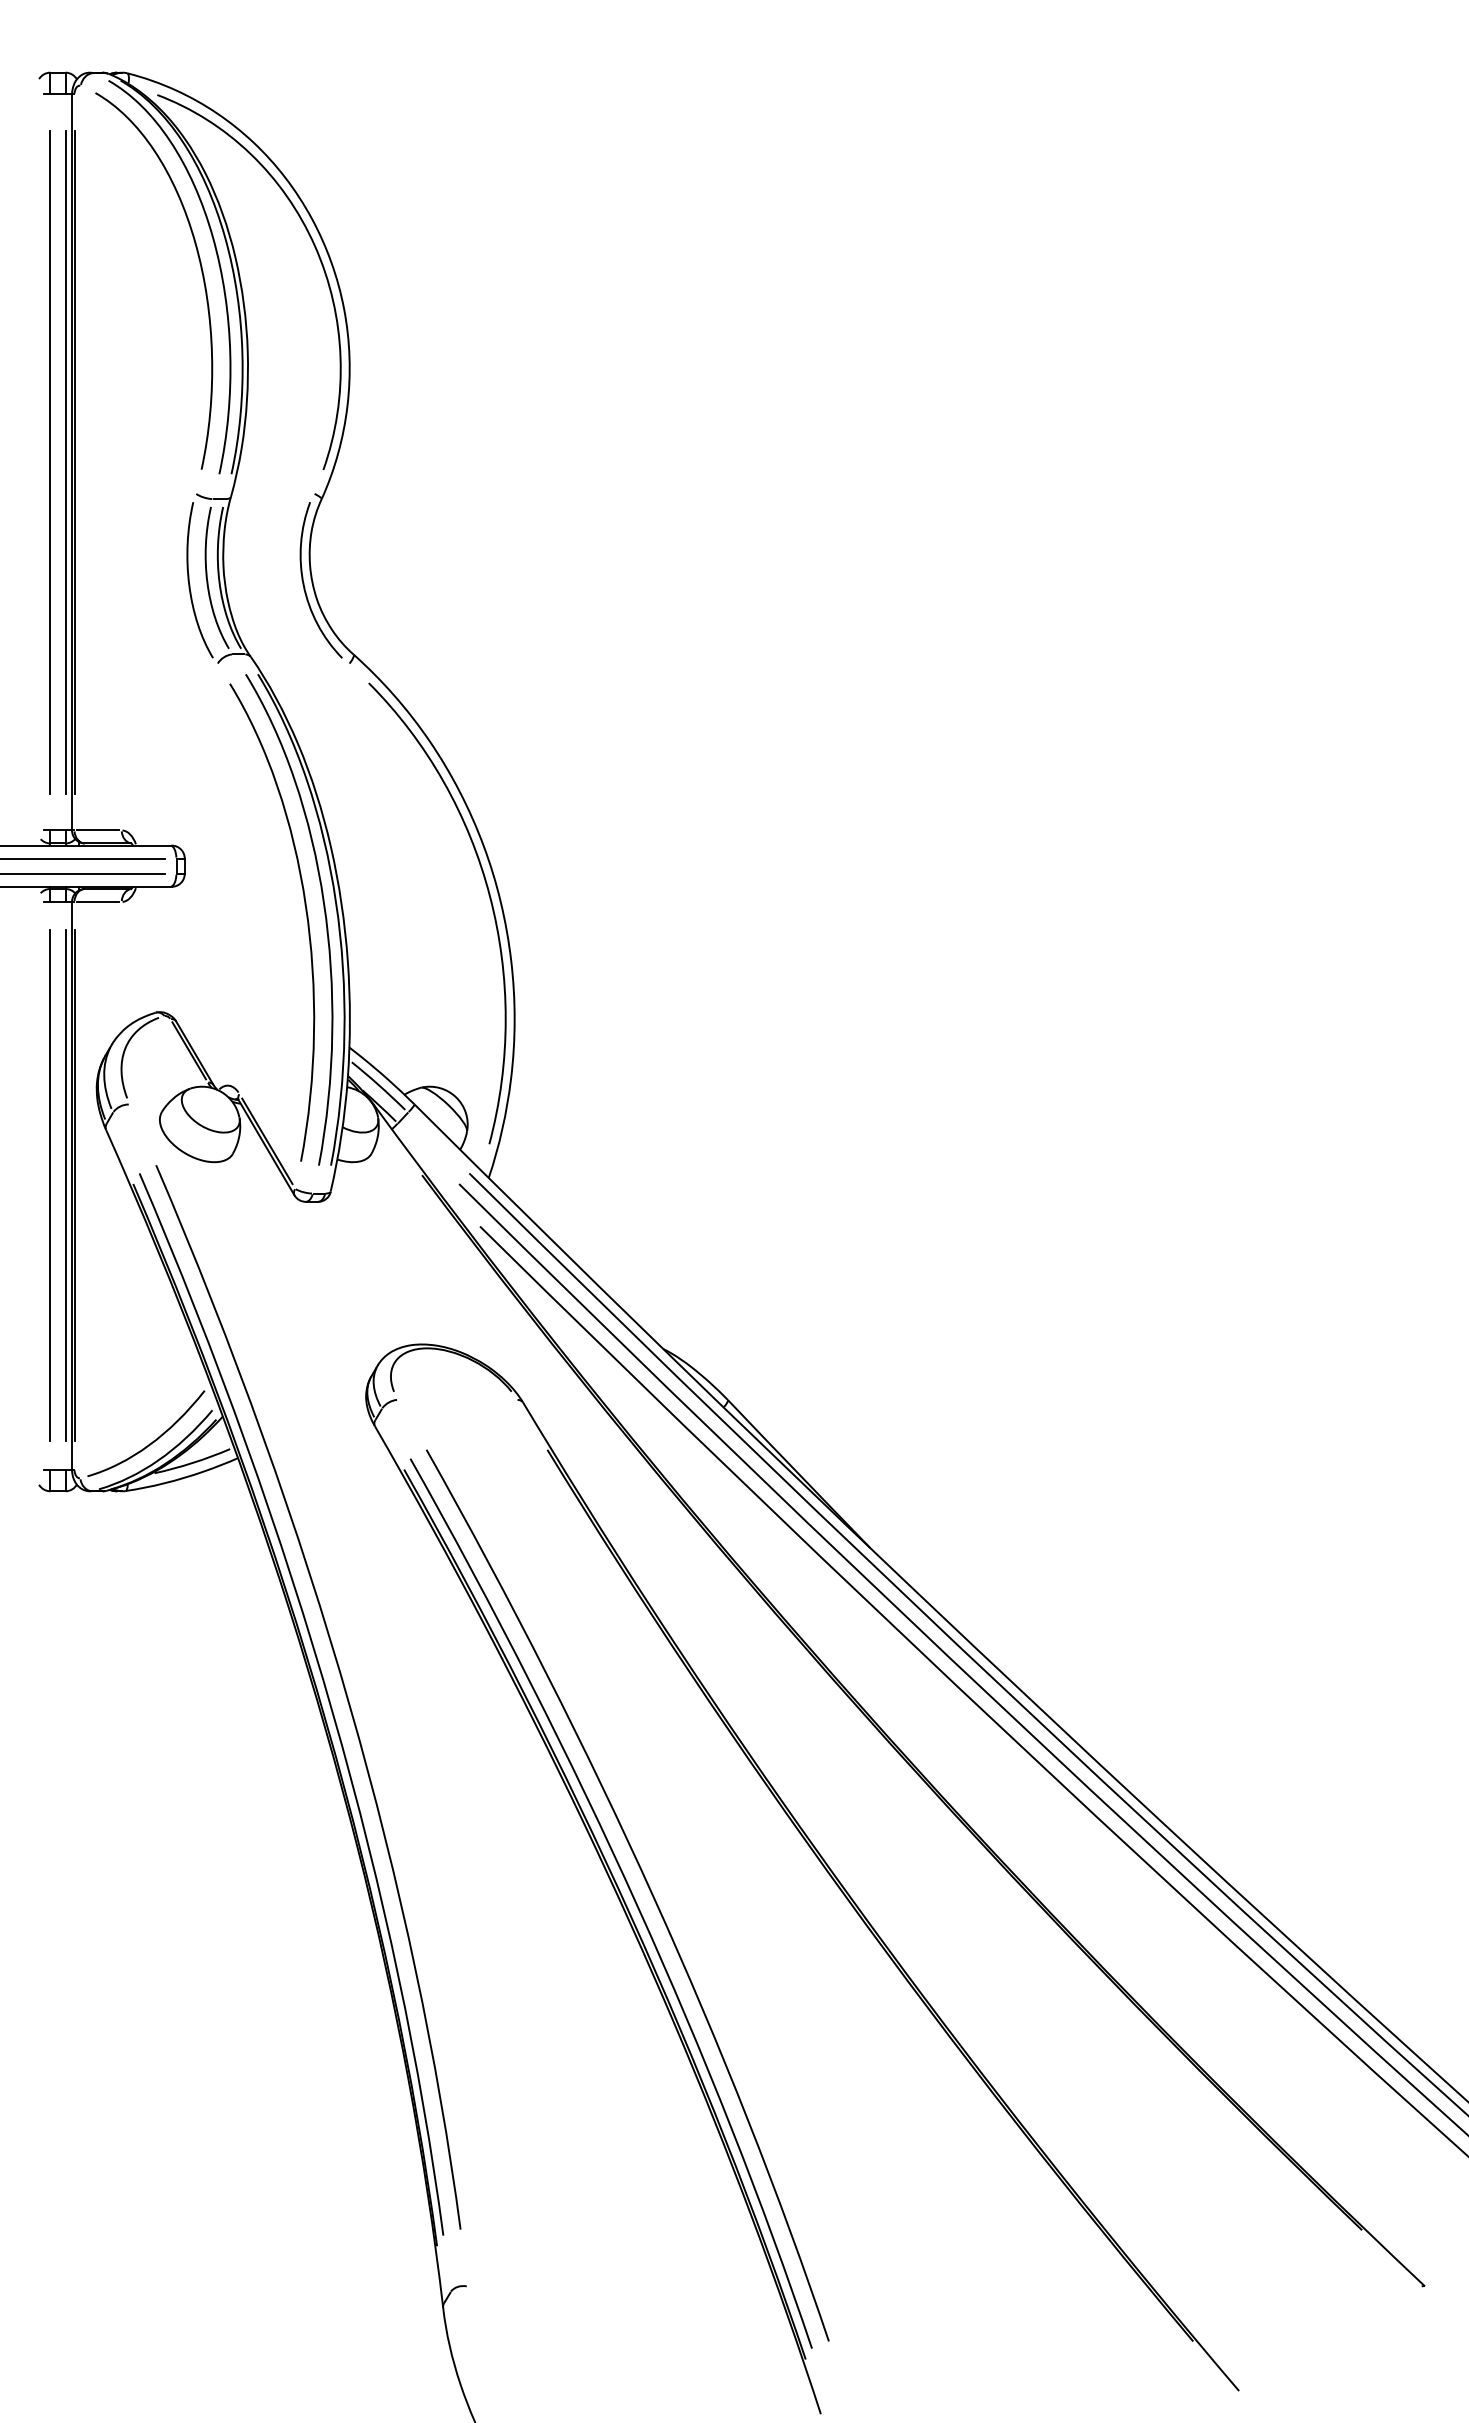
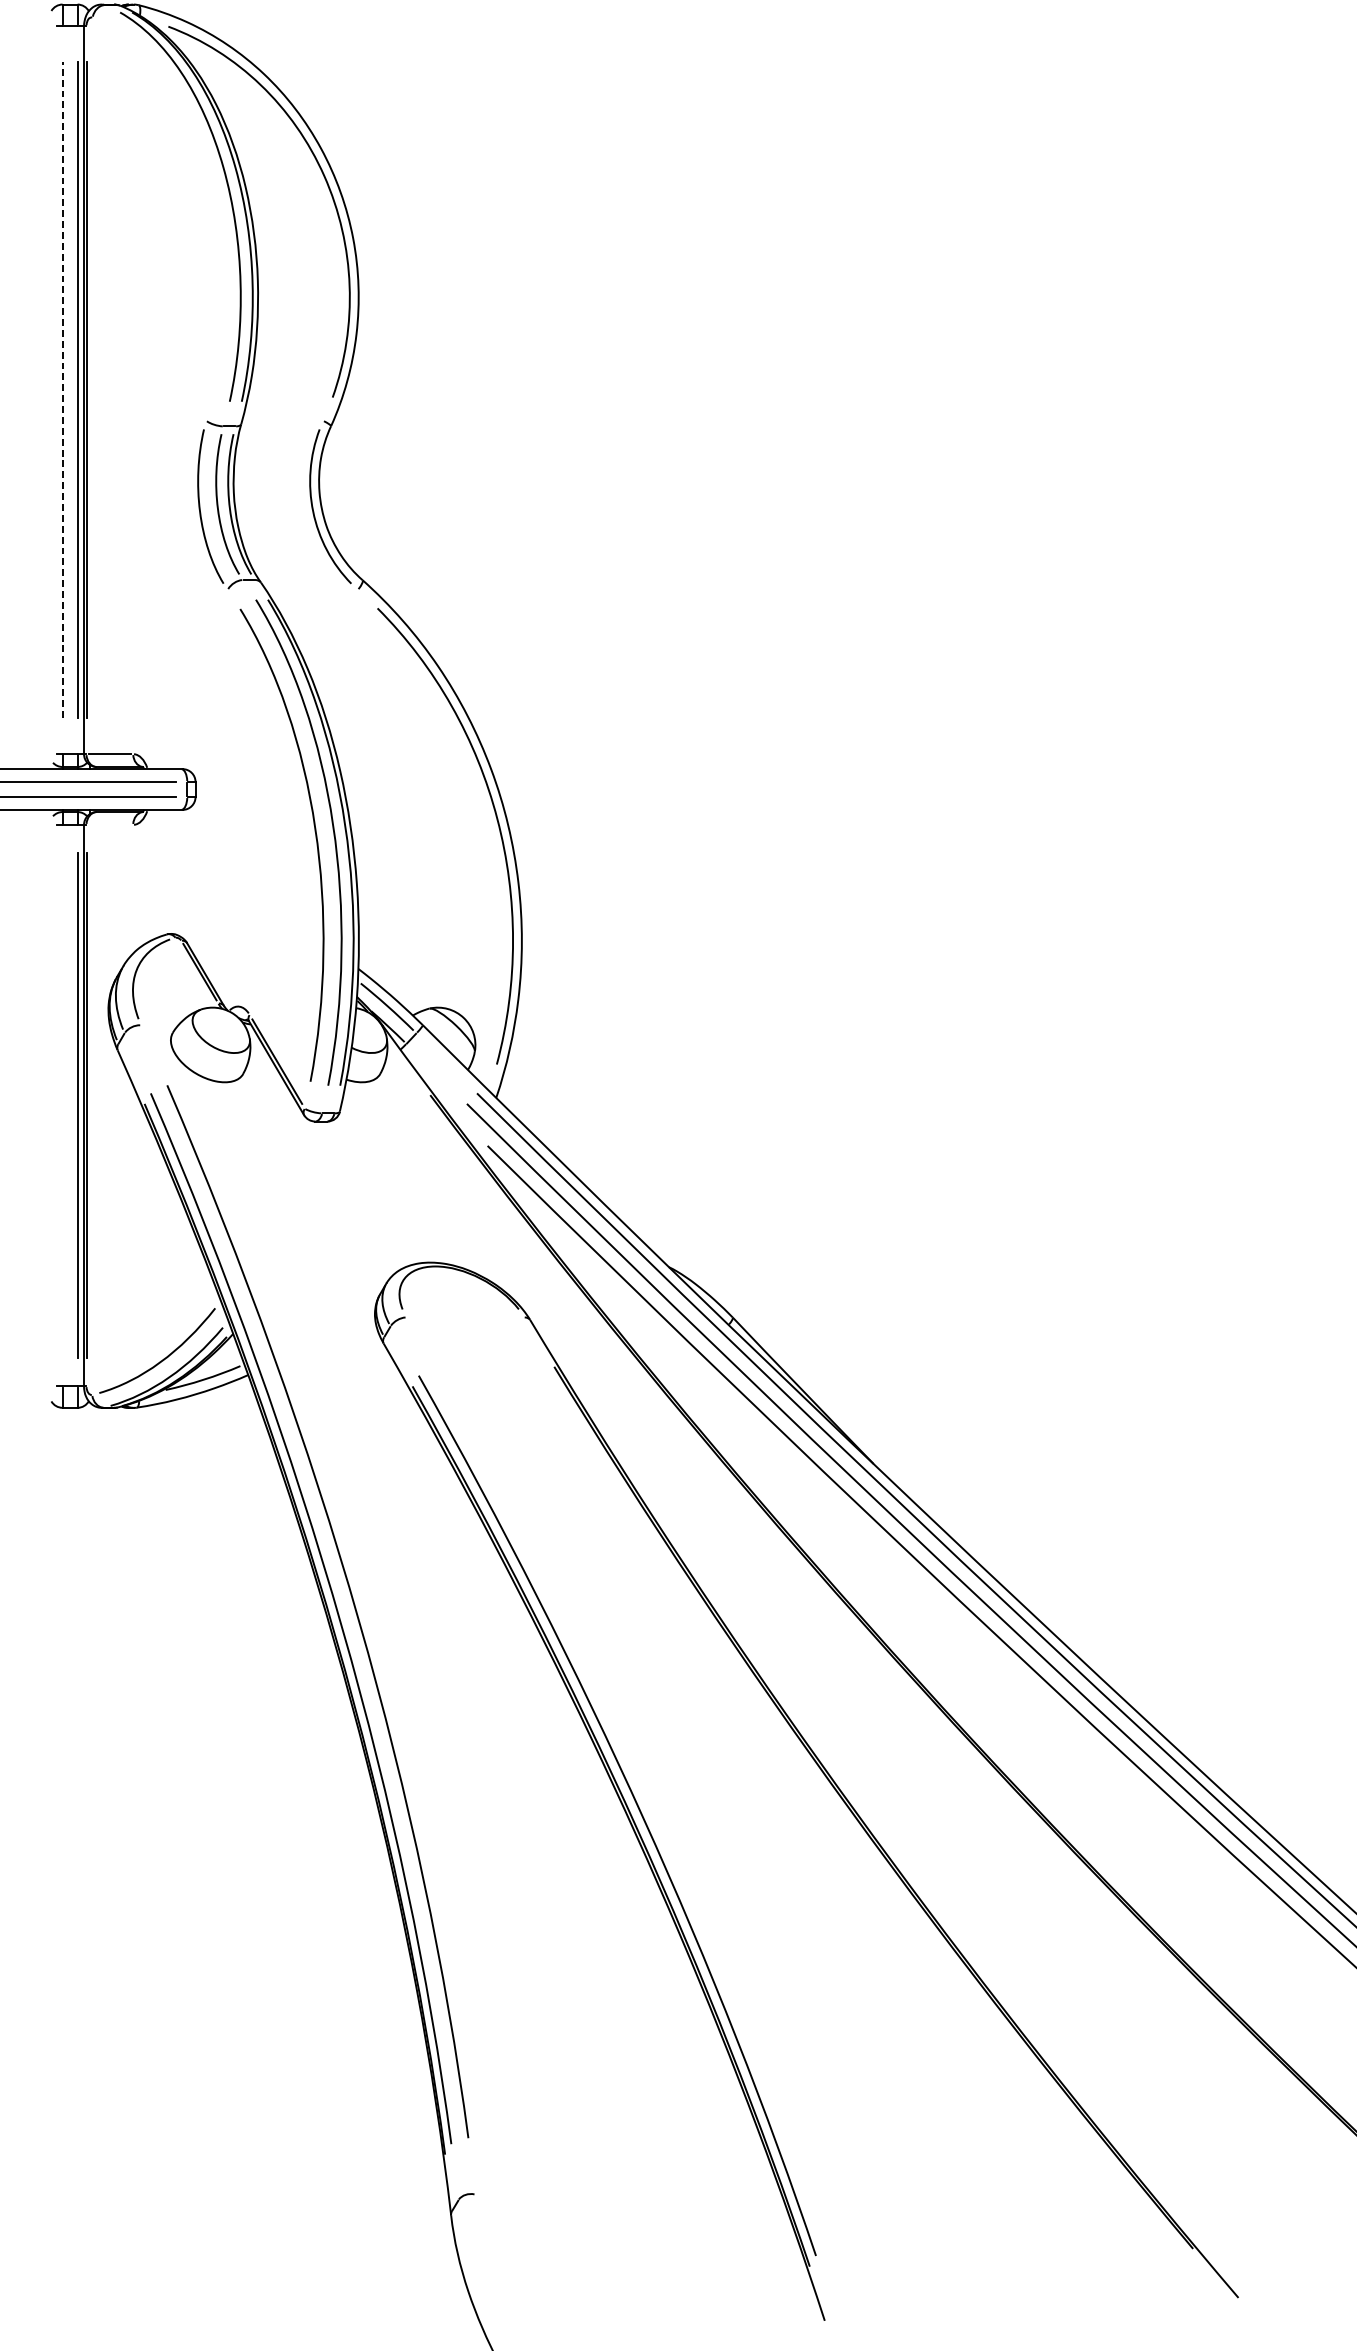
curve: (201, 273) -> (212, 203), removed
line: (50, 461) -> (62, 389), solid -> dashed
line: (98, 901) -> (110, 824), removed
line: (50, 1185) -> (62, 1105), removed
curve: (647, 1886) -> (653, 1798), removed

